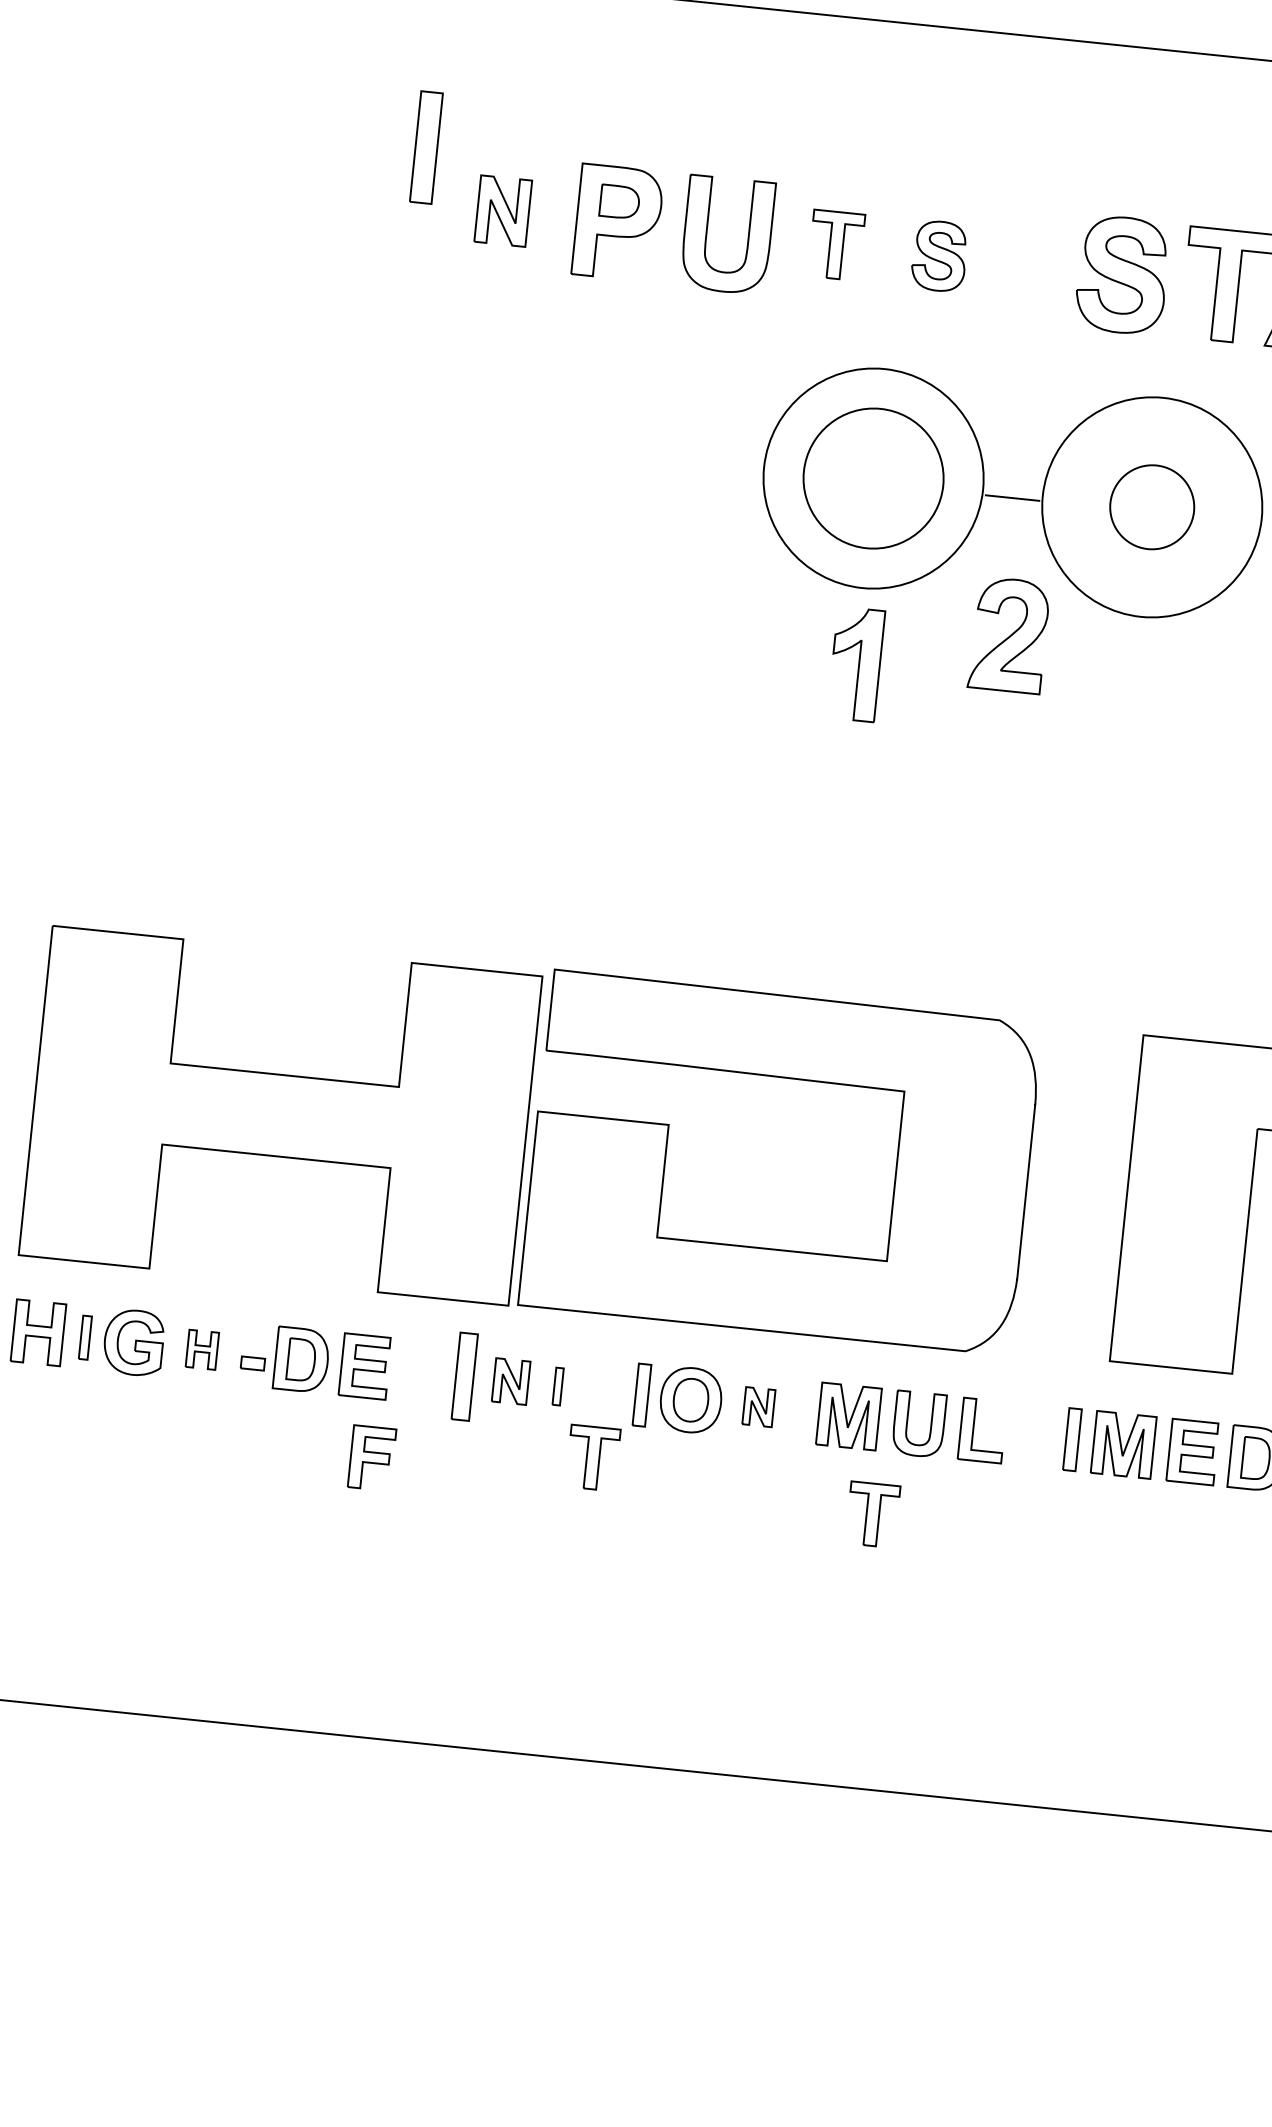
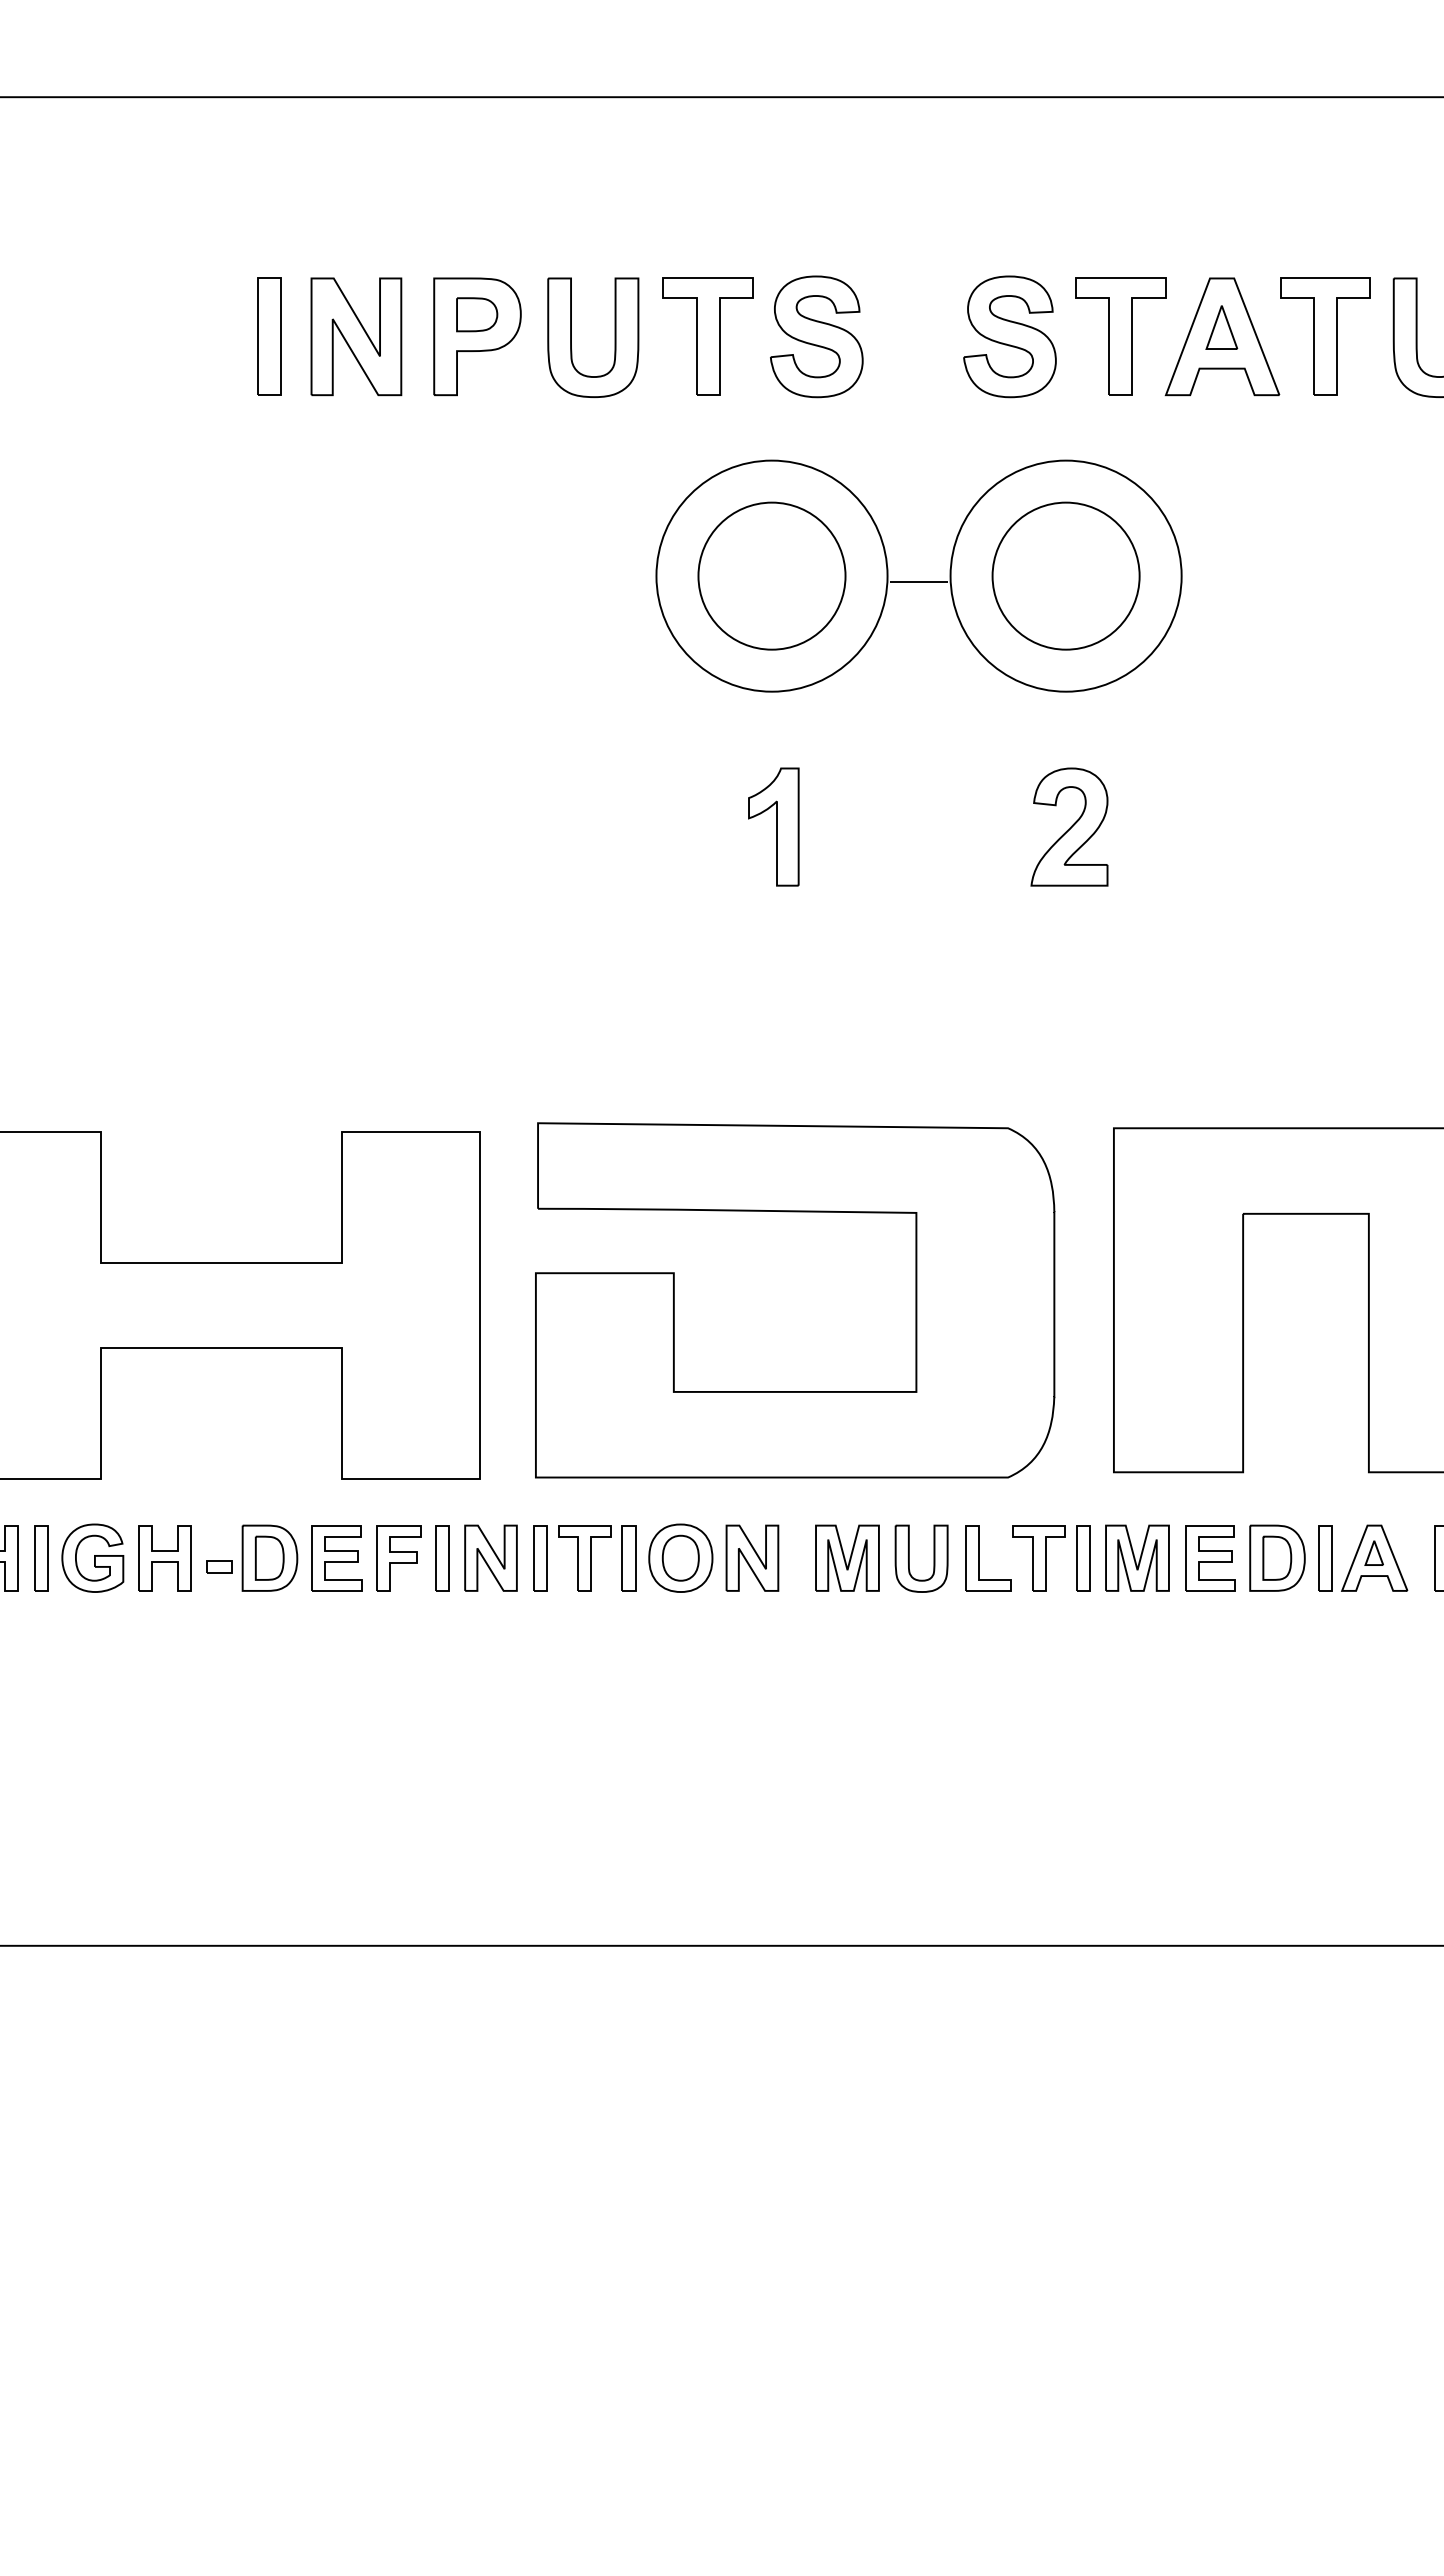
part: (426, 147) -> (269, 336), moved
part: (503, 210) -> (356, 336), size x1.67
part: (835, 245) -> (707, 336), size x1.67
part: (939, 255) -> (816, 336), size x1.67
part: (1151, 506) -> (1065, 575), size x1.67
part: (1009, 634) -> (1069, 826), moved
part: (855, 663) -> (773, 826), moved
part: (789, 1079) -> (795, 1212), moved
part: (85, 1337) -> (41, 1558), size x1.43
part: (201, 1349) -> (164, 1558), size x1.67
part: (465, 1377) -> (442, 1558), size x0.71
part: (510, 1380) -> (490, 1557), size x1.43
part: (558, 1386) -> (540, 1558), size x1.67
part: (759, 1406) -> (752, 1557), size x1.67
part: (371, 1458) -> (398, 1558), moved
part: (592, 1458) -> (584, 1558), moved
part: (872, 1514) -> (1038, 1558), moved

